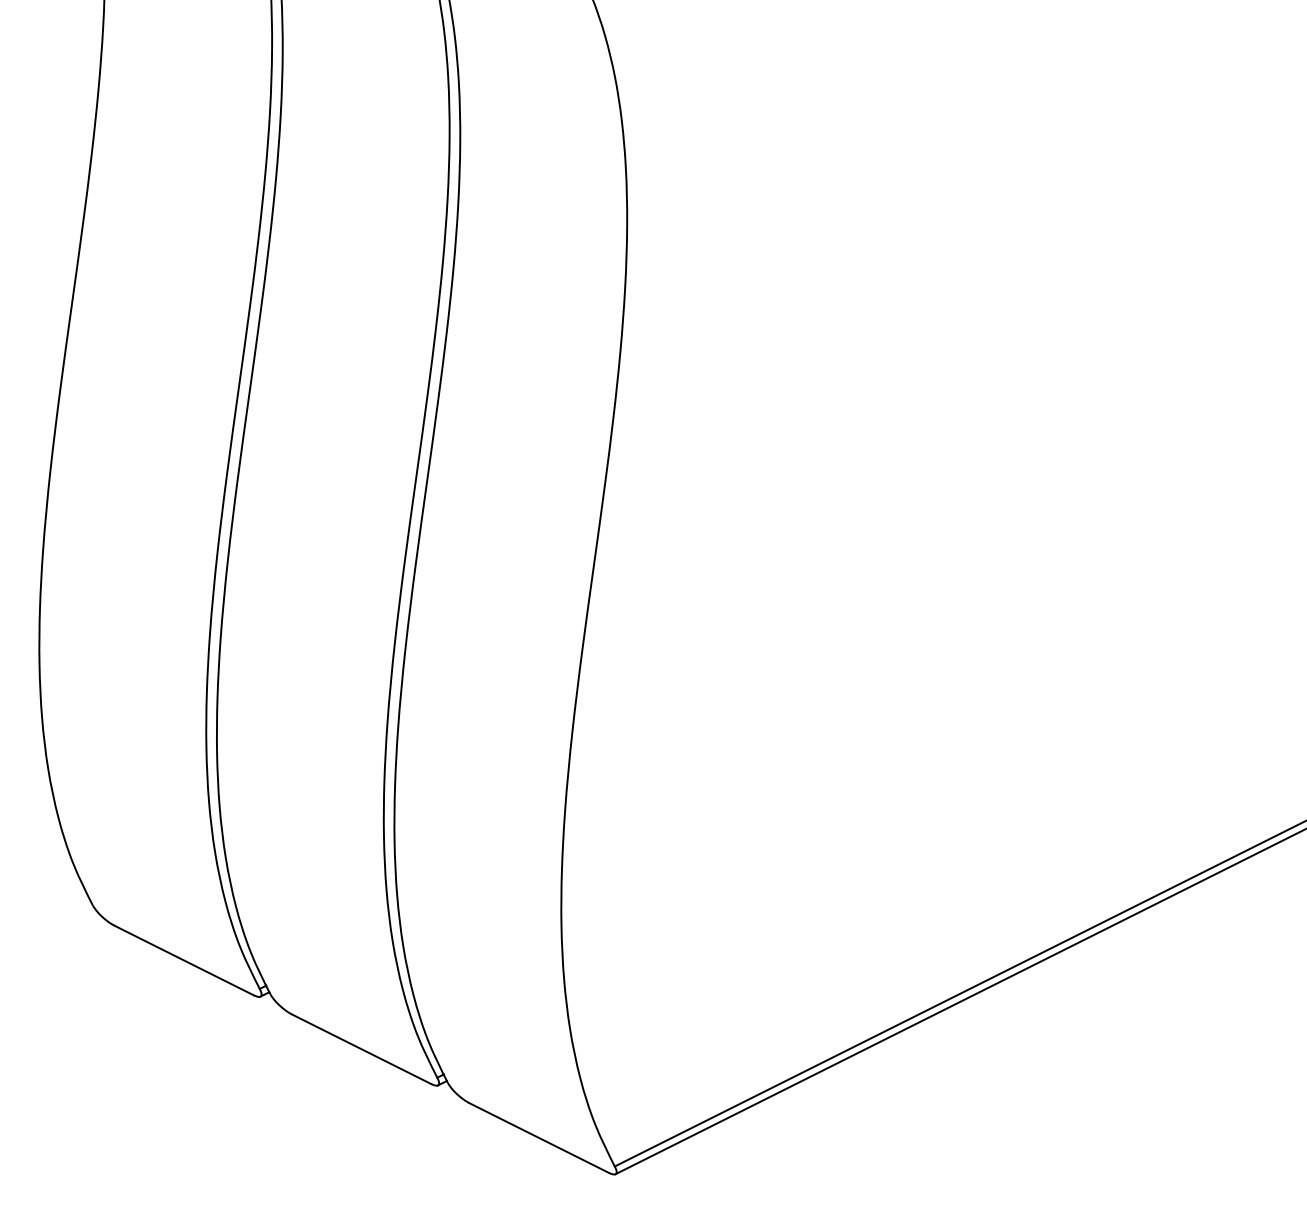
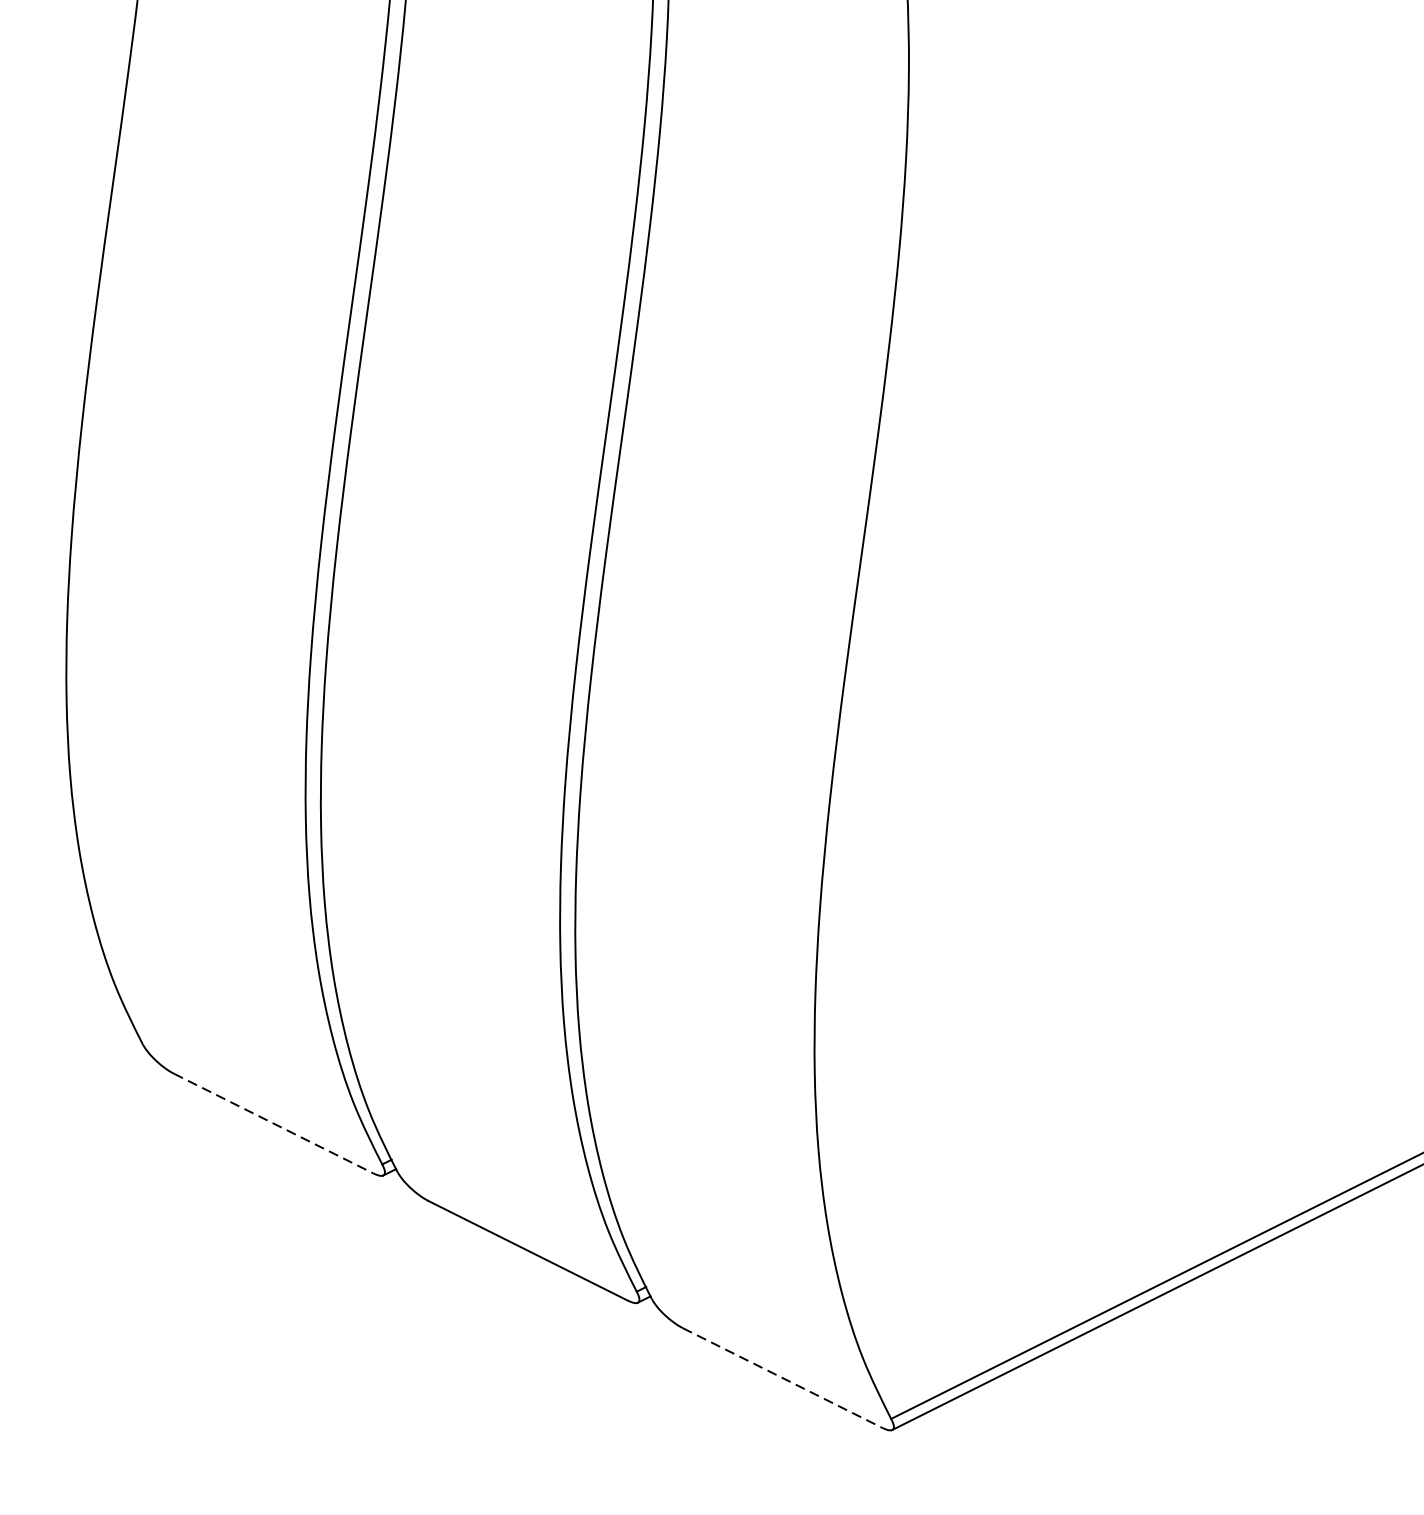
line: (183, 960) -> (272, 1123), solid -> dashed
line: (539, 1137) -> (783, 1377), solid -> dashed

